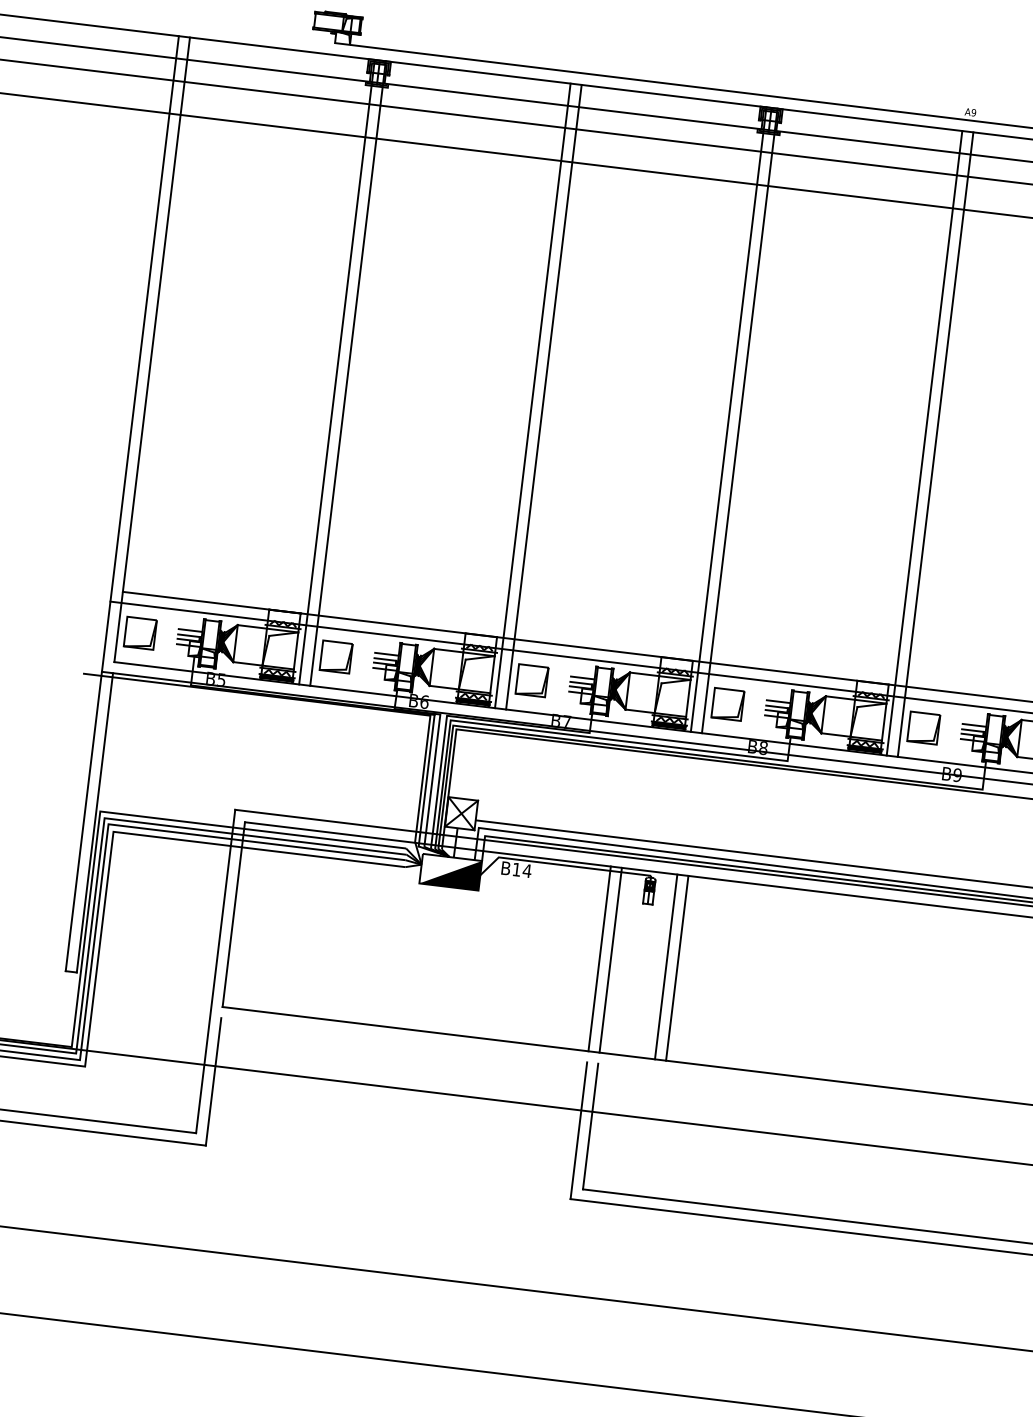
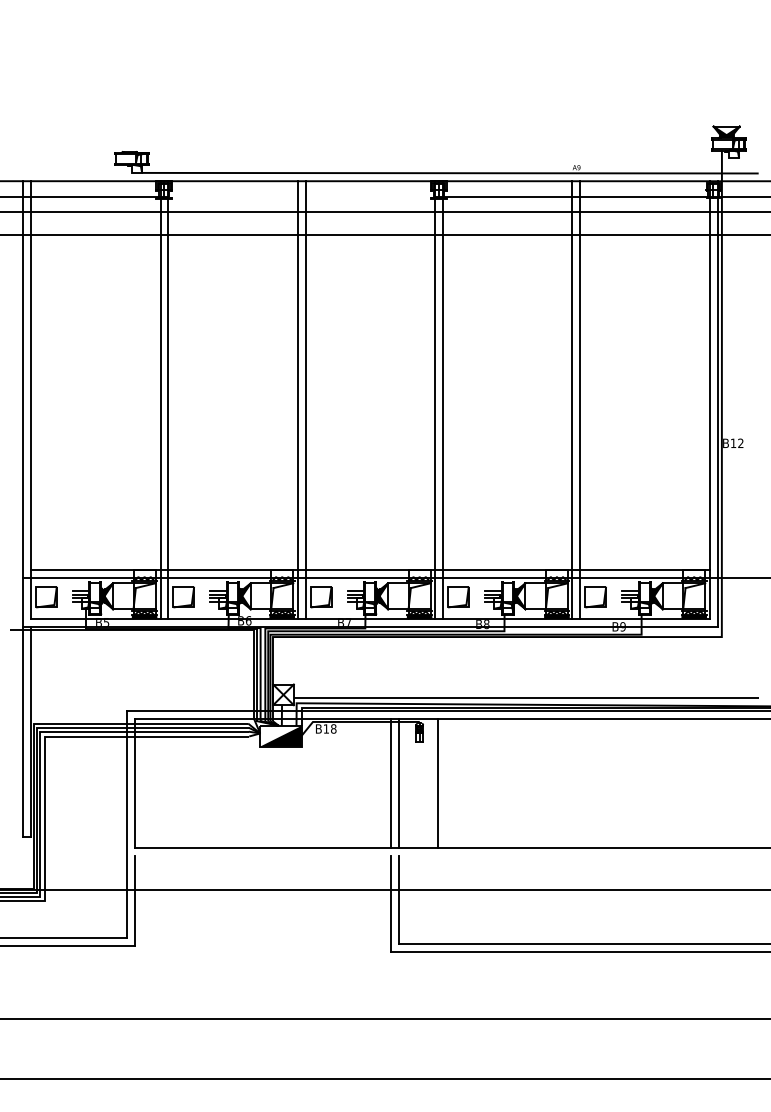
line: (573, 106) -> (301, 196), removed
text: (527, 870) -> (333, 728), B14 -> B18
line: (677, 968) -> (445, 783), removed

